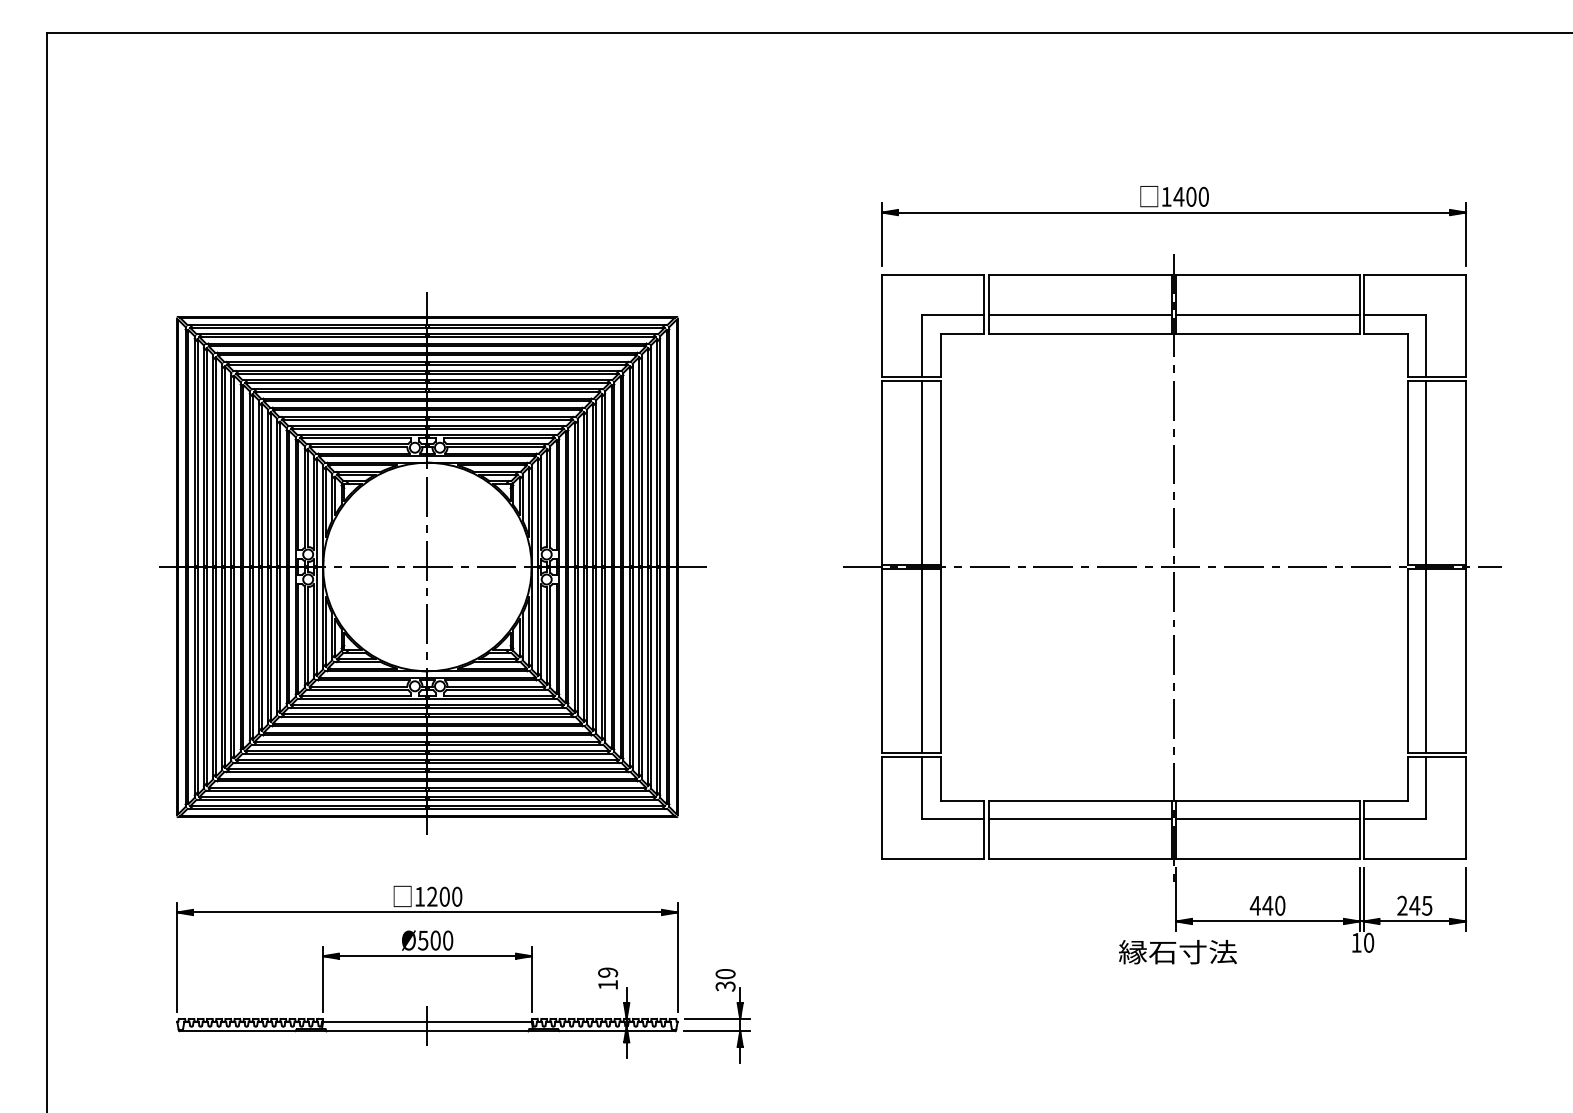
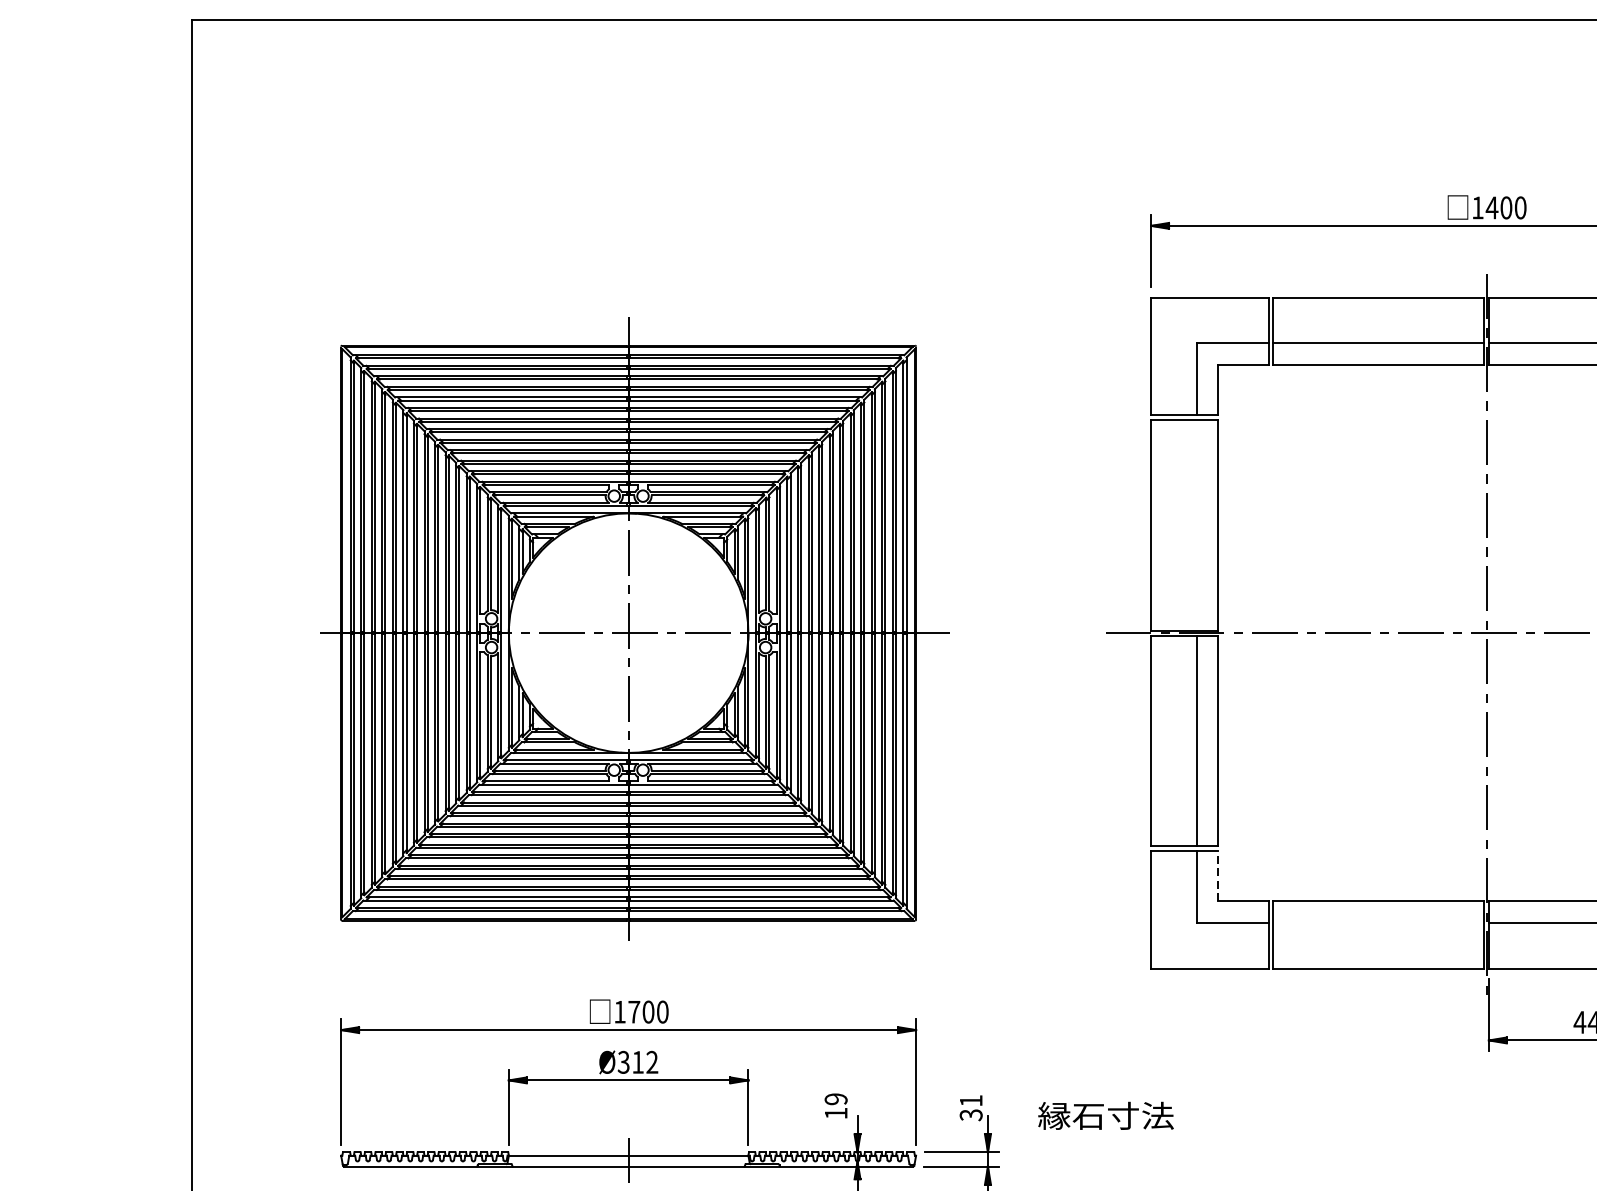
line: (921, 472) -> (1196, 524), removed
line: (940, 778) -> (1218, 876), solid -> dashed
line: (1080, 819) -> (1378, 923), removed
text: (432, 896) -> (634, 1011), 1200 -> 1700
text: (435, 940) -> (637, 1062), Ø500 -> Ø312
text: (1177, 952) -> (1105, 1116), moved
text: (725, 974) -> (971, 1101), 30 -> 31

